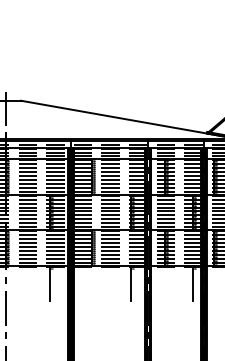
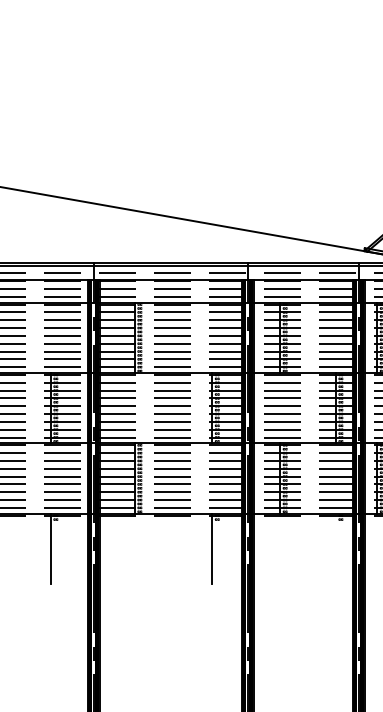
line: (192, 282) -> (335, 547), removed

